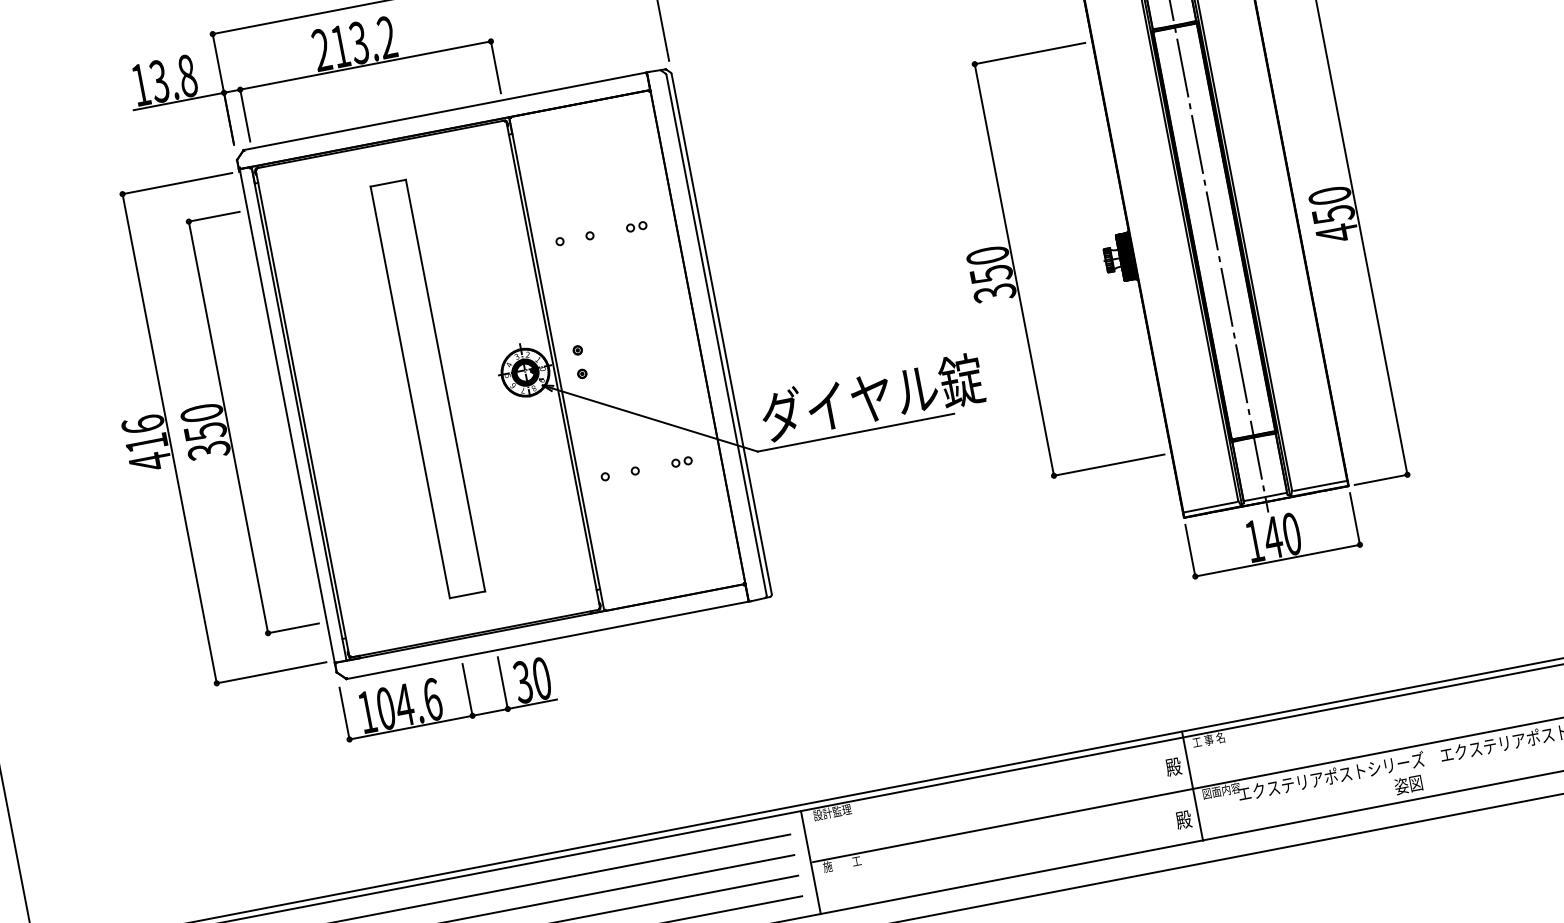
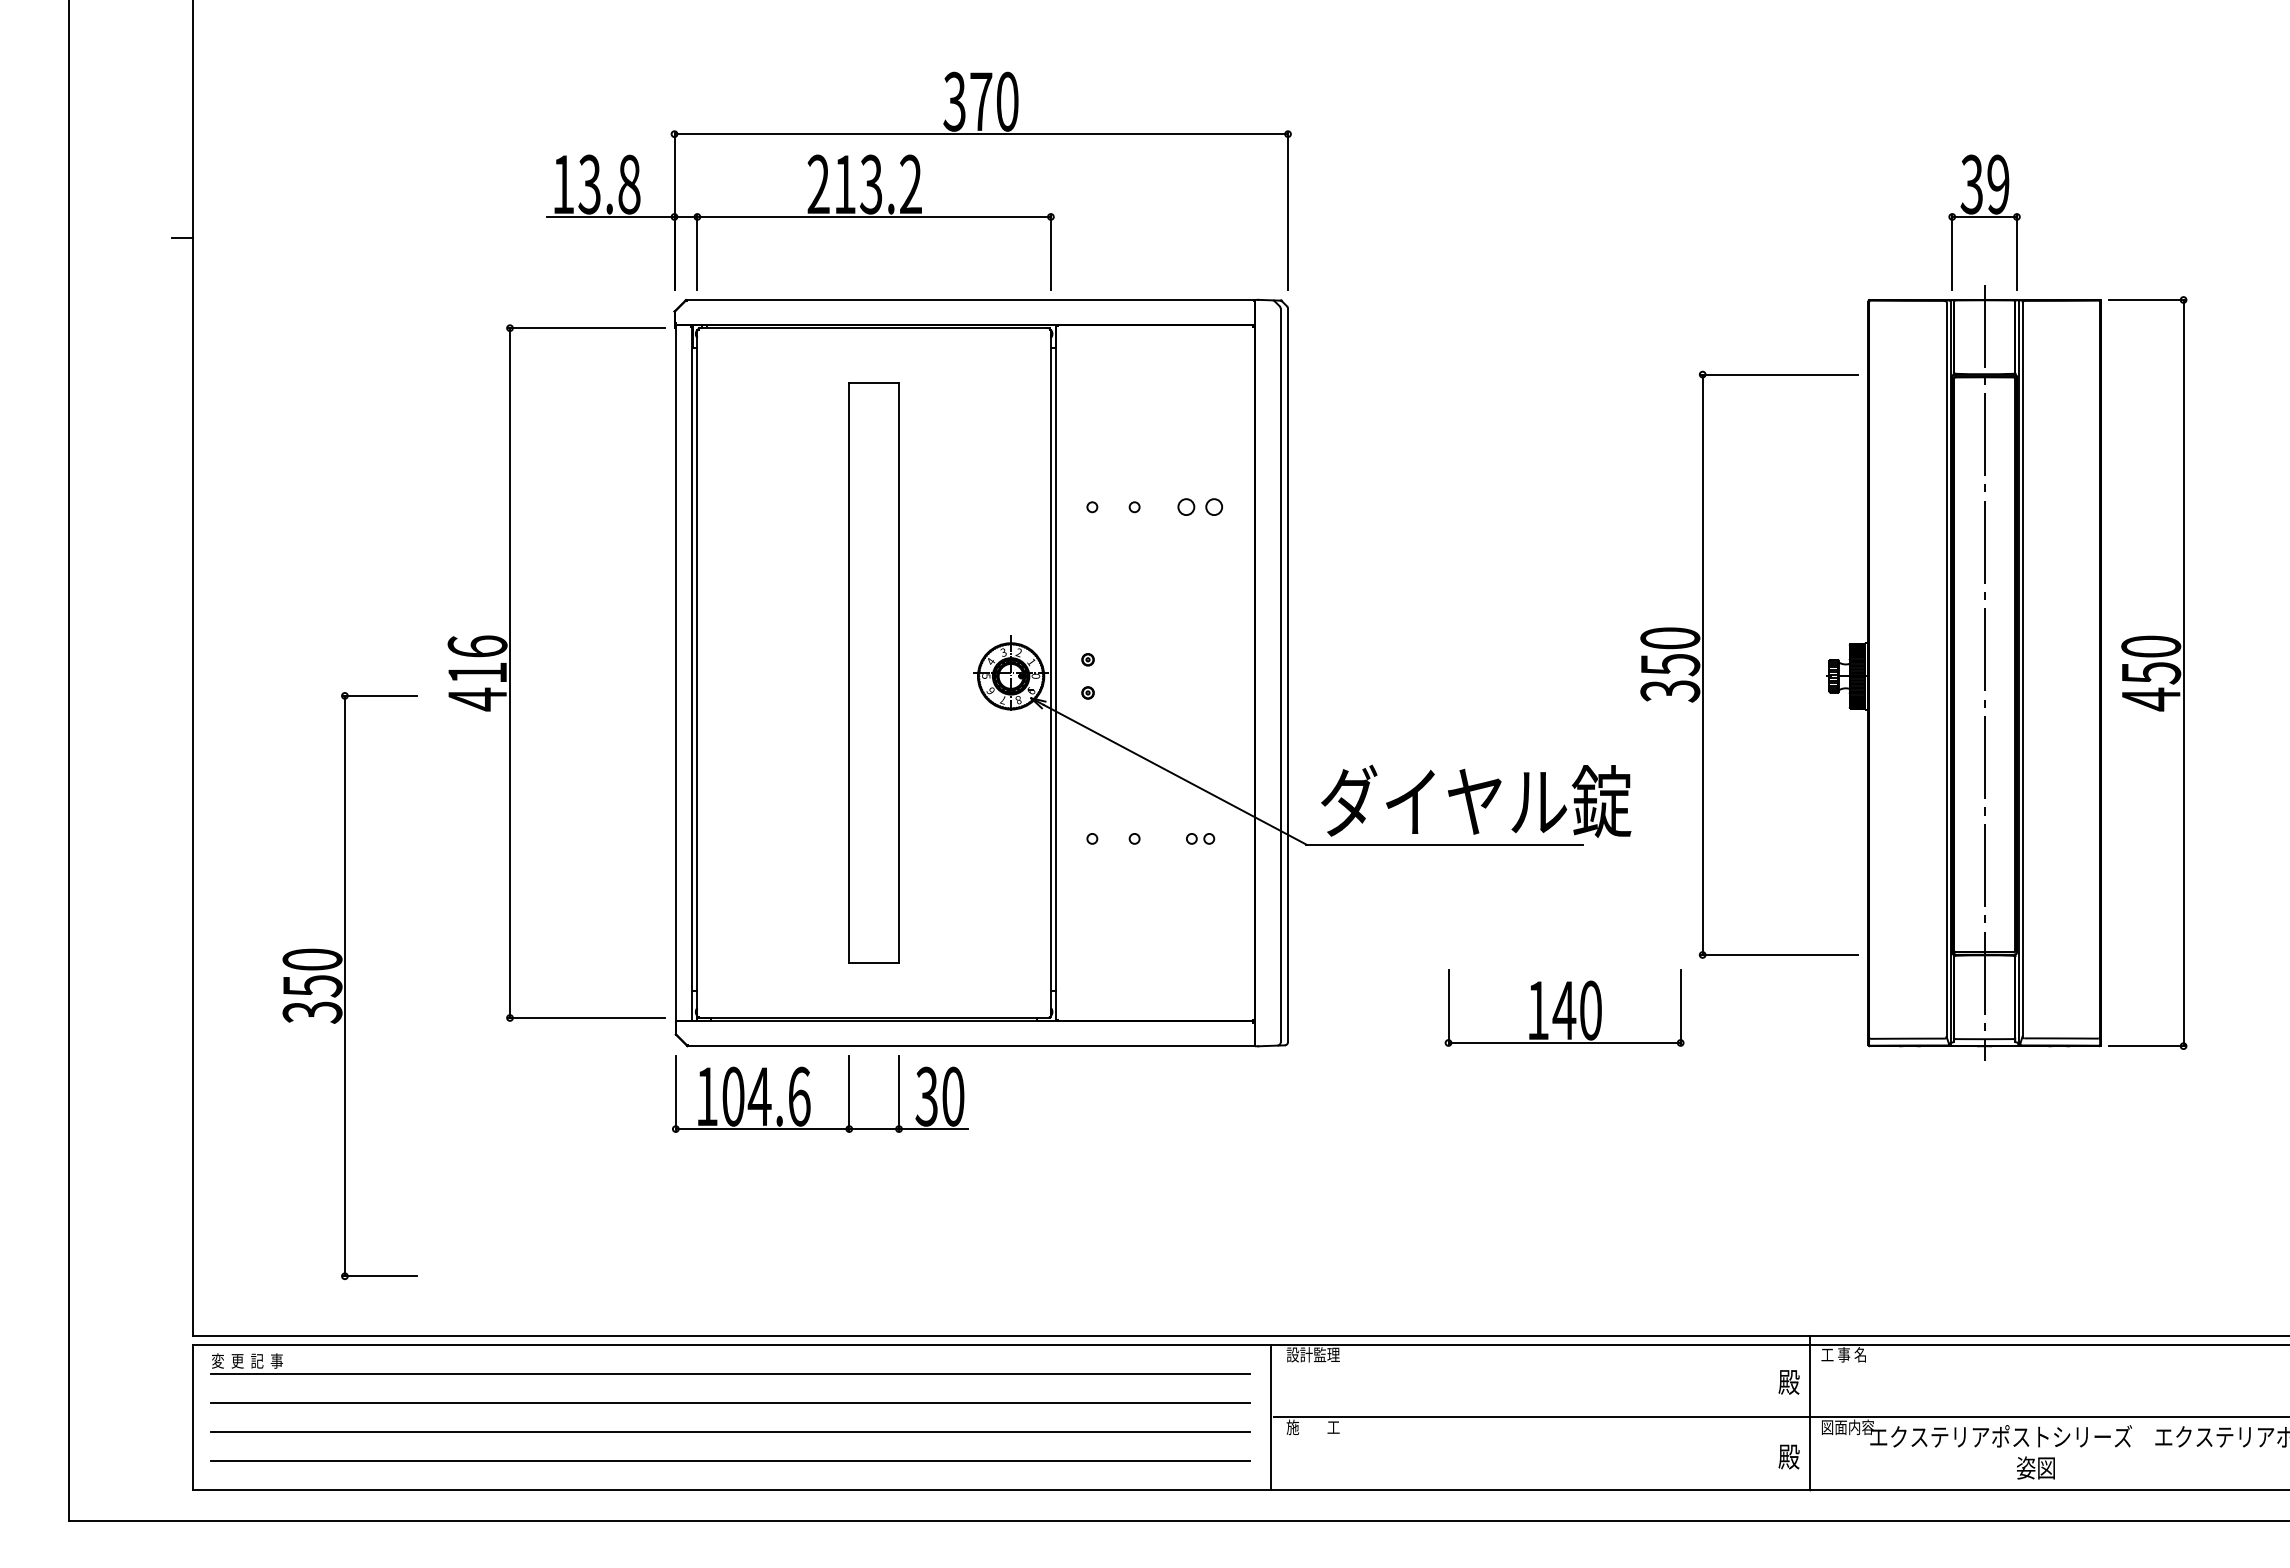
part: (636, 227) -> (1200, 507), size x1.6
part: (231, 426) -> (349, 985), moved
part: (1272, 535) -> (1564, 1007), moved
text: (1408, 784) -> (2035, 1467), moved

